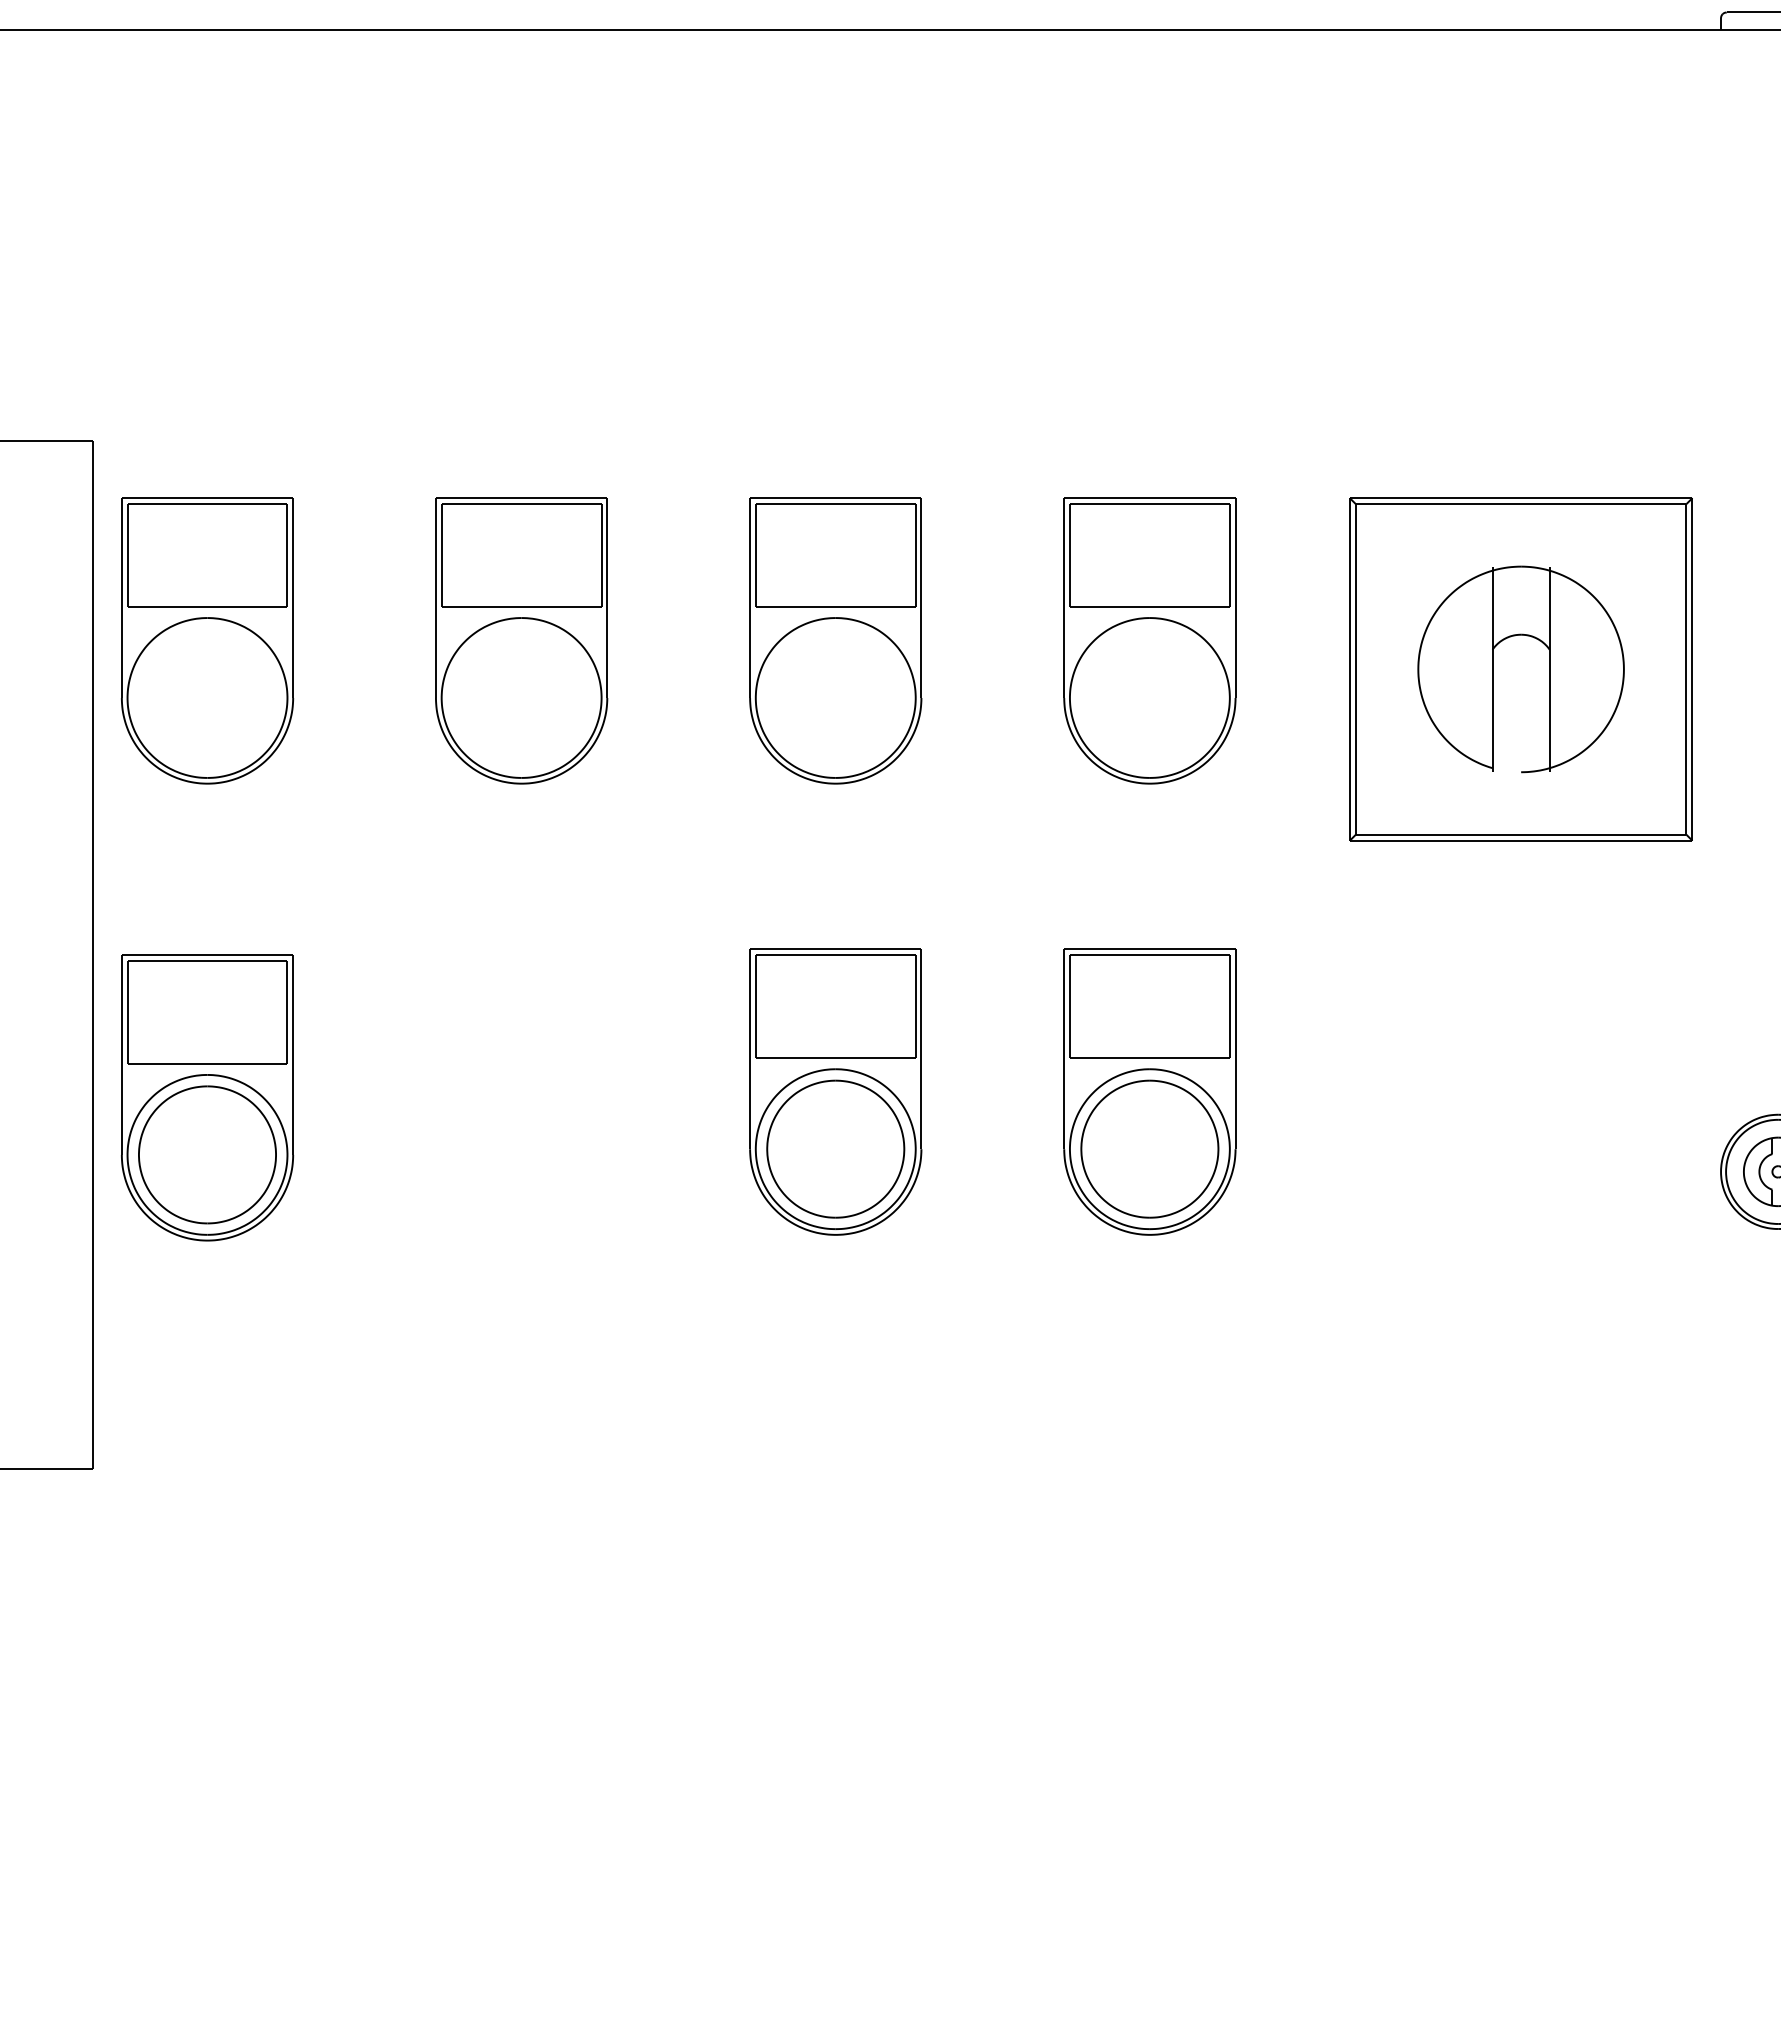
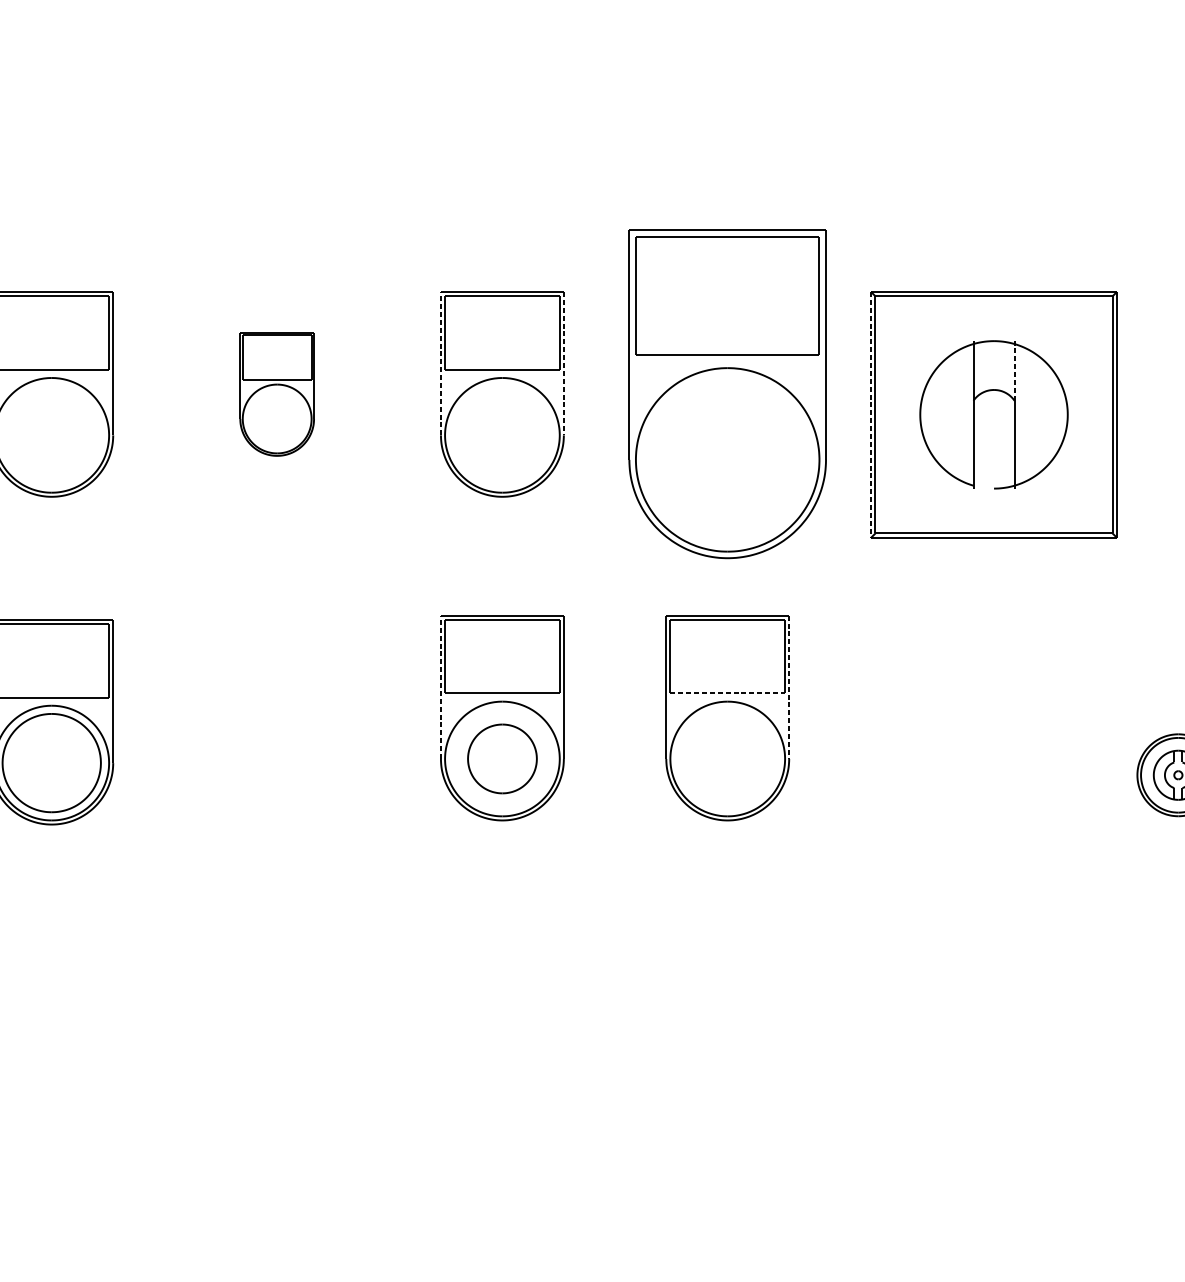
line: (750, 598) -> (441, 363), solid -> dashed
line: (921, 598) -> (563, 363), solid -> dashed
line: (1549, 610) -> (1014, 372), solid -> dashed
part: (521, 640) -> (276, 394), size x0.6
part: (1149, 640) -> (727, 394), size x1.6
line: (1349, 669) -> (870, 414), solid -> dashed
line: (750, 1049) -> (441, 687), solid -> dashed
line: (1235, 1049) -> (789, 687), solid -> dashed
line: (1149, 1057) -> (727, 693), solid -> dashed
part: (835, 1148) -> (502, 758), size x0.7
part: (1149, 1148) -> (727, 758), removed

